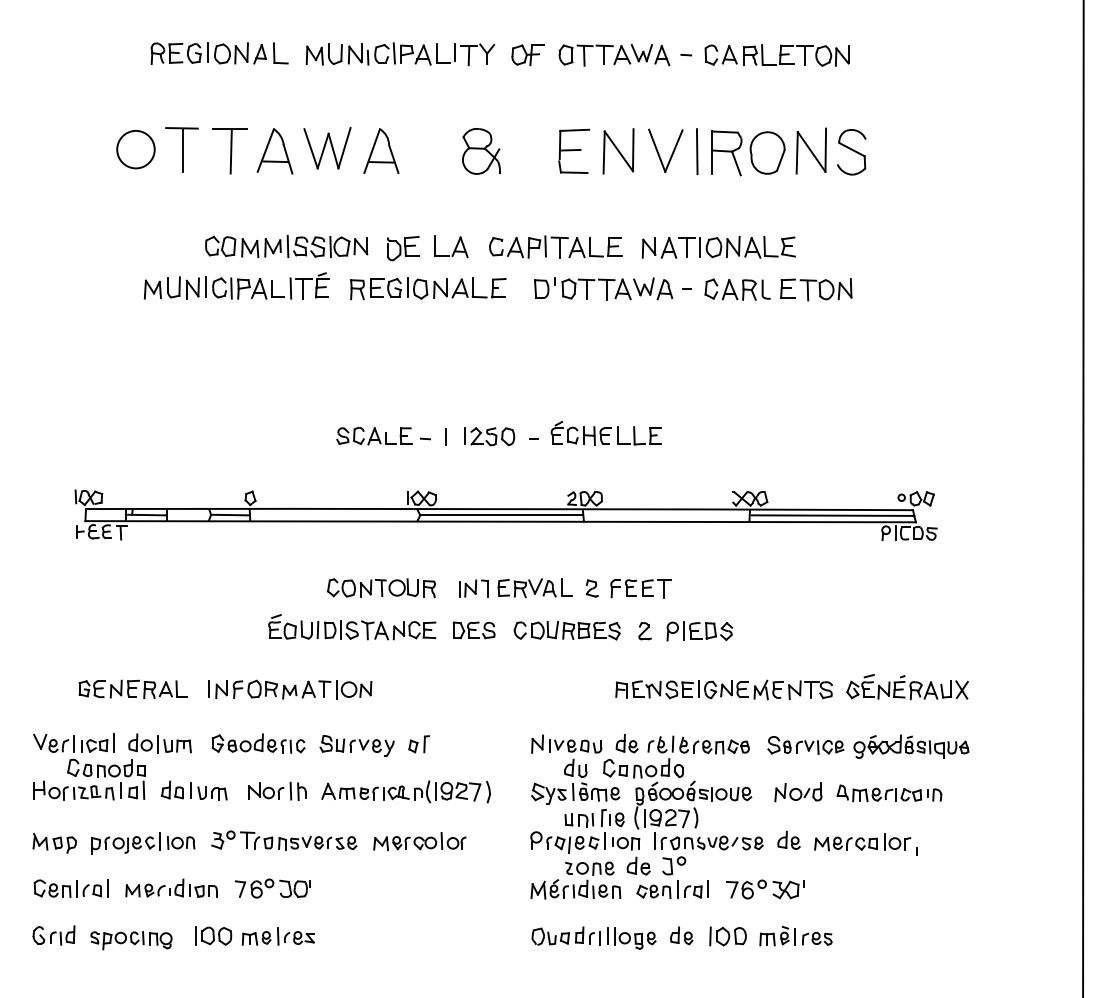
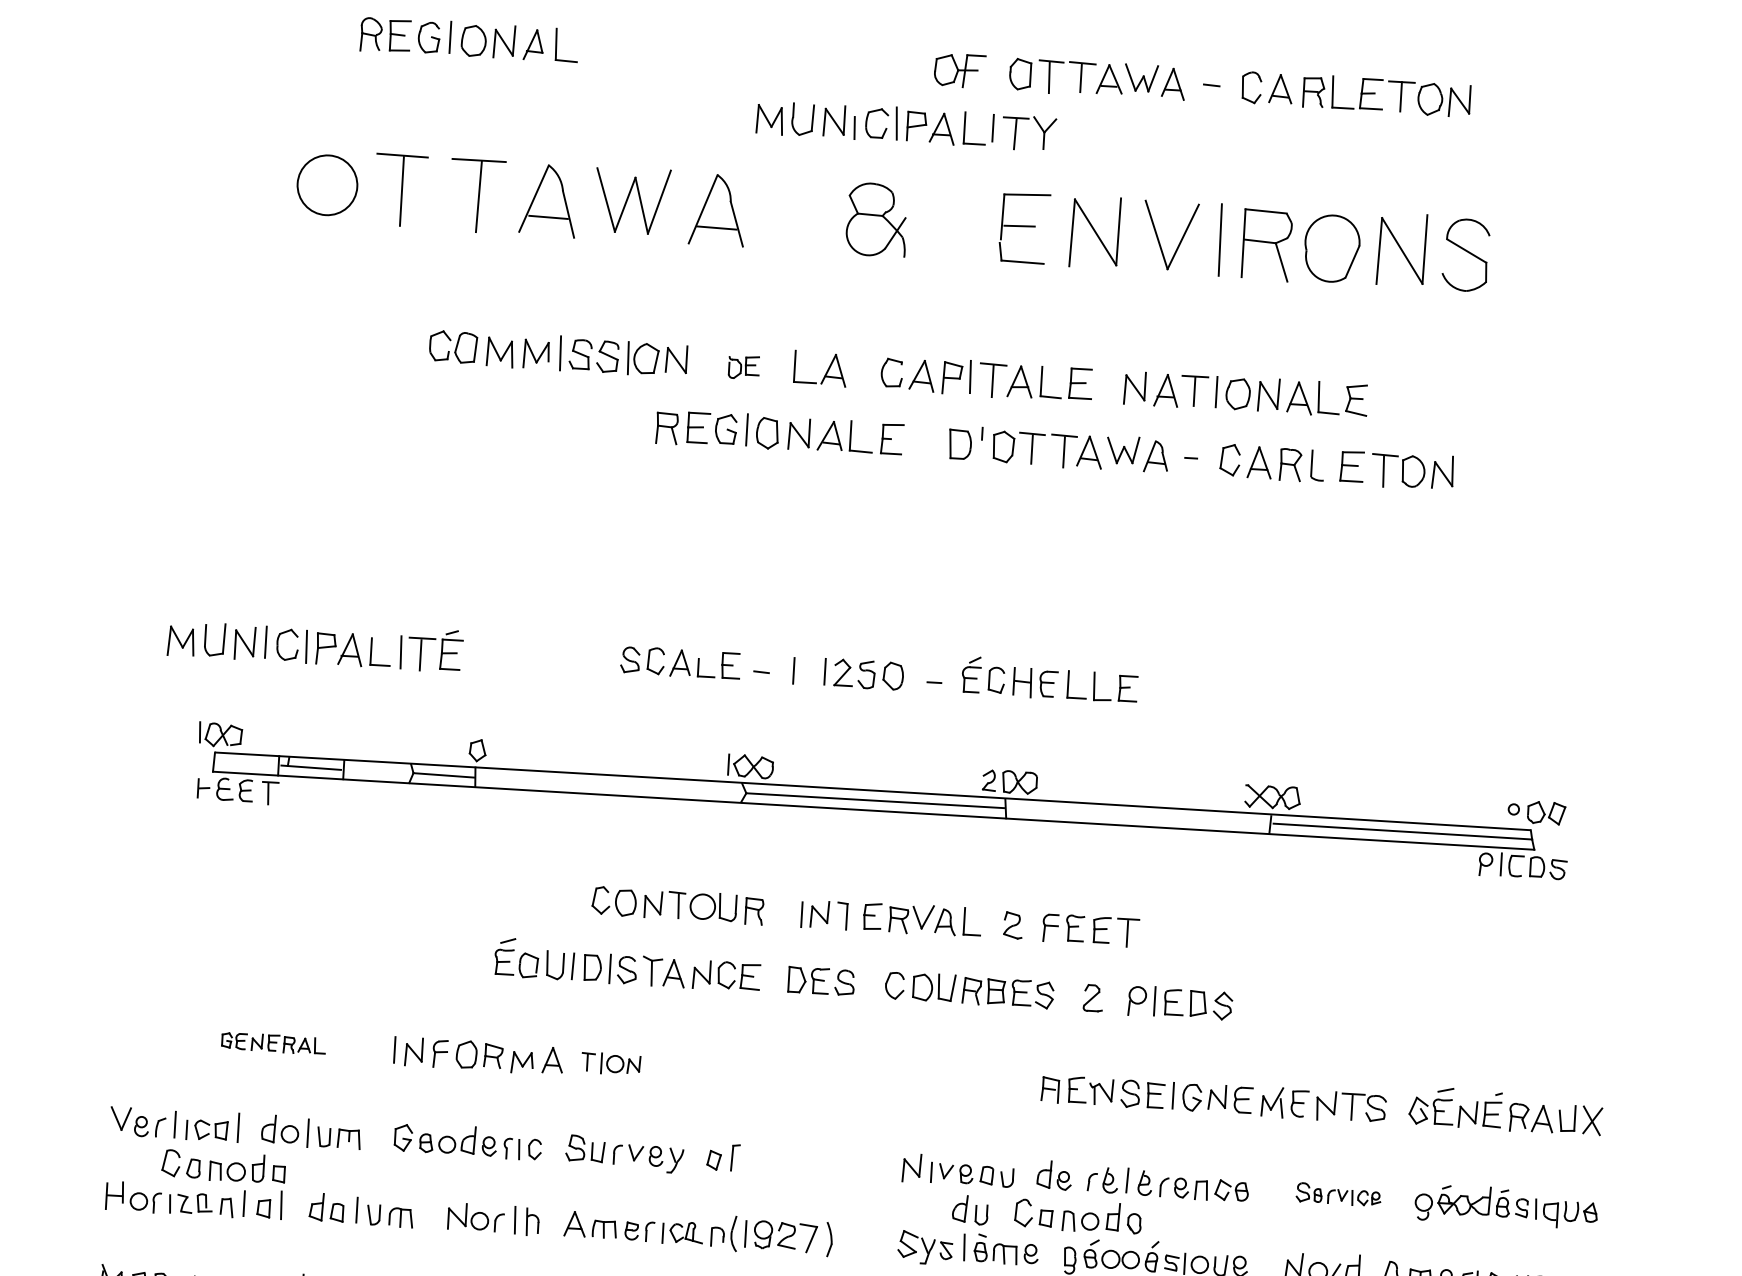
part: (400, 54) -> (906, 125), moved
part: (403, 248) -> (744, 367), size x0.6
part: (236, 285) -> (314, 642), moved
part: (132, 688) -> (272, 1042), size x0.6
part: (345, 689) -> (611, 1063), size x0.7
part: (805, 745) -> (1338, 1194), size x0.7

